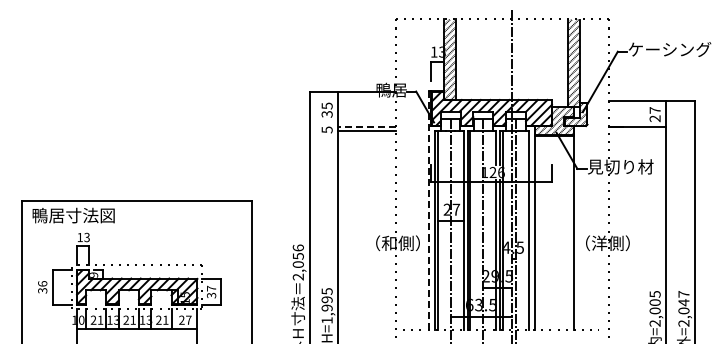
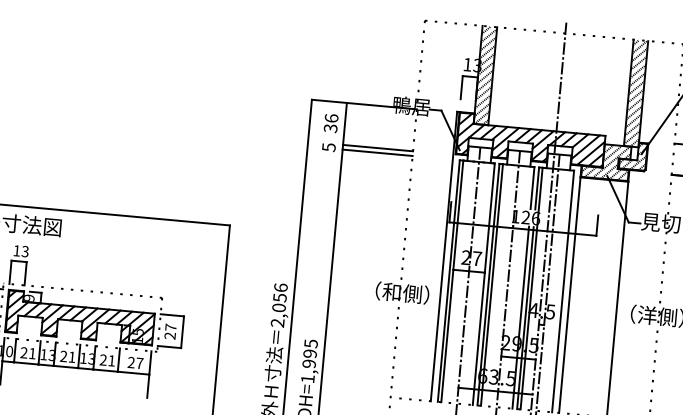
text: (326, 105) -> (330, 117), 35 -> 36
line: (367, 126) -> (378, 147), dashed -> solid
line: (429, 209) -> (444, 255), dashed -> solid
text: (212, 295) -> (171, 335), 37 -> 27

